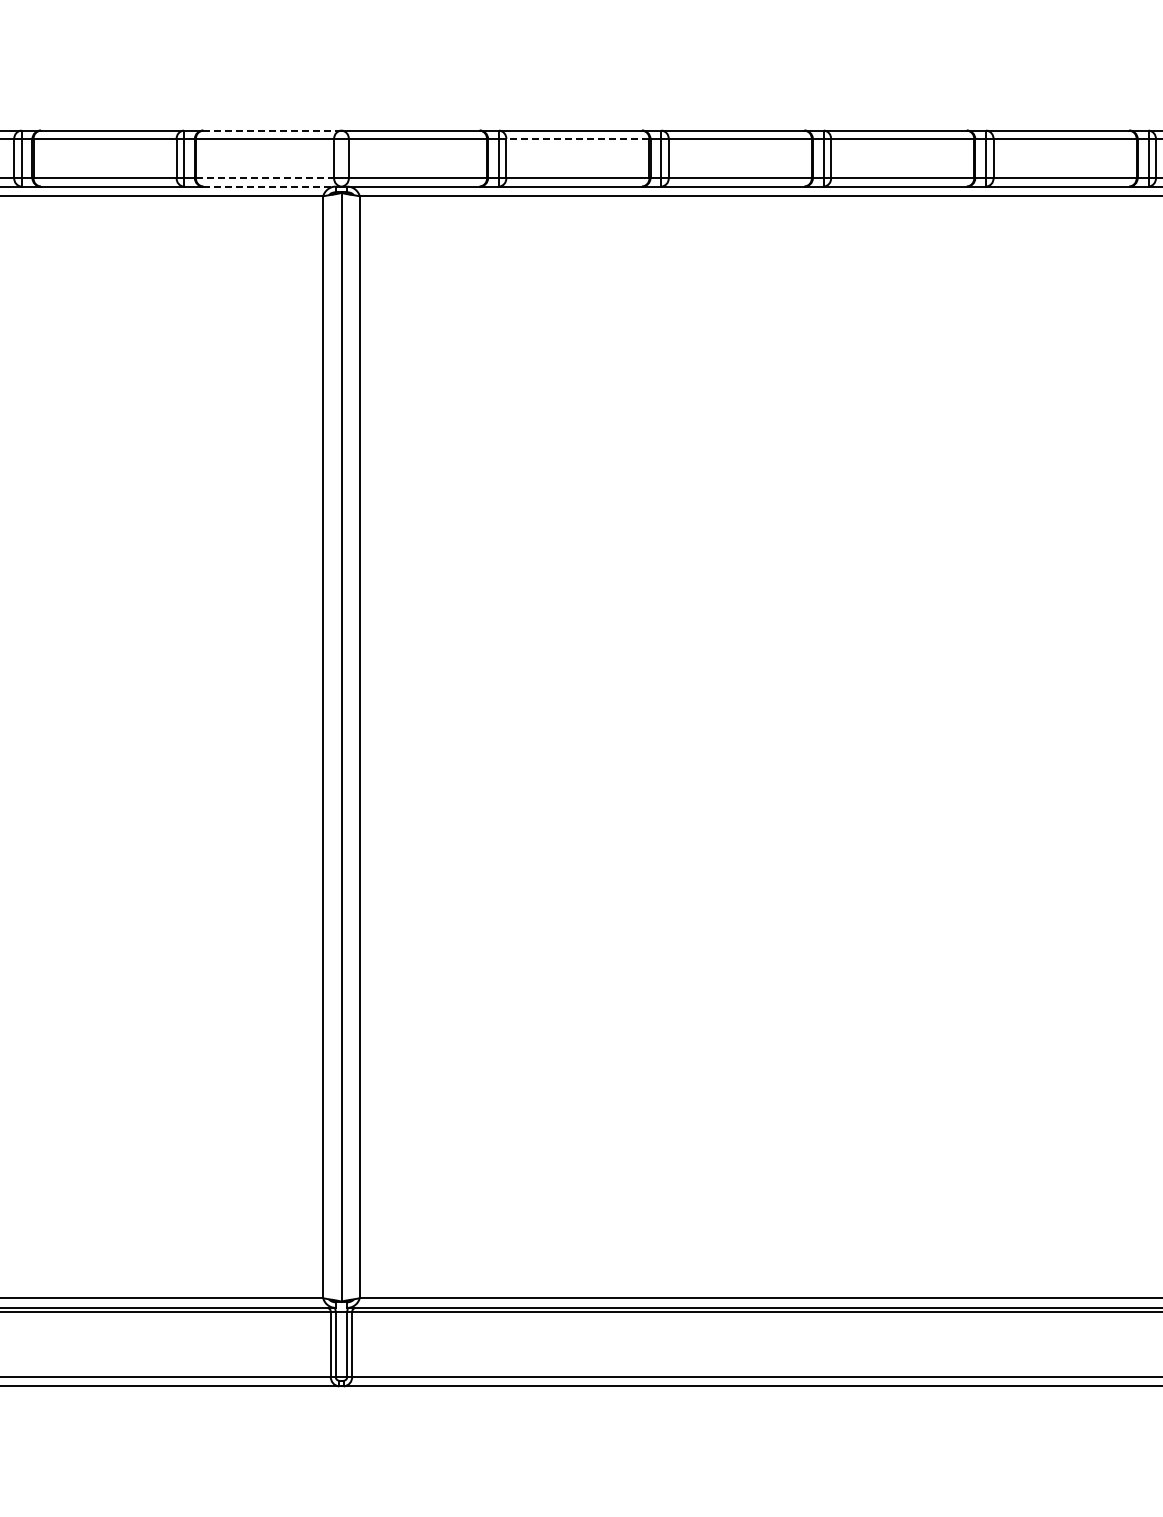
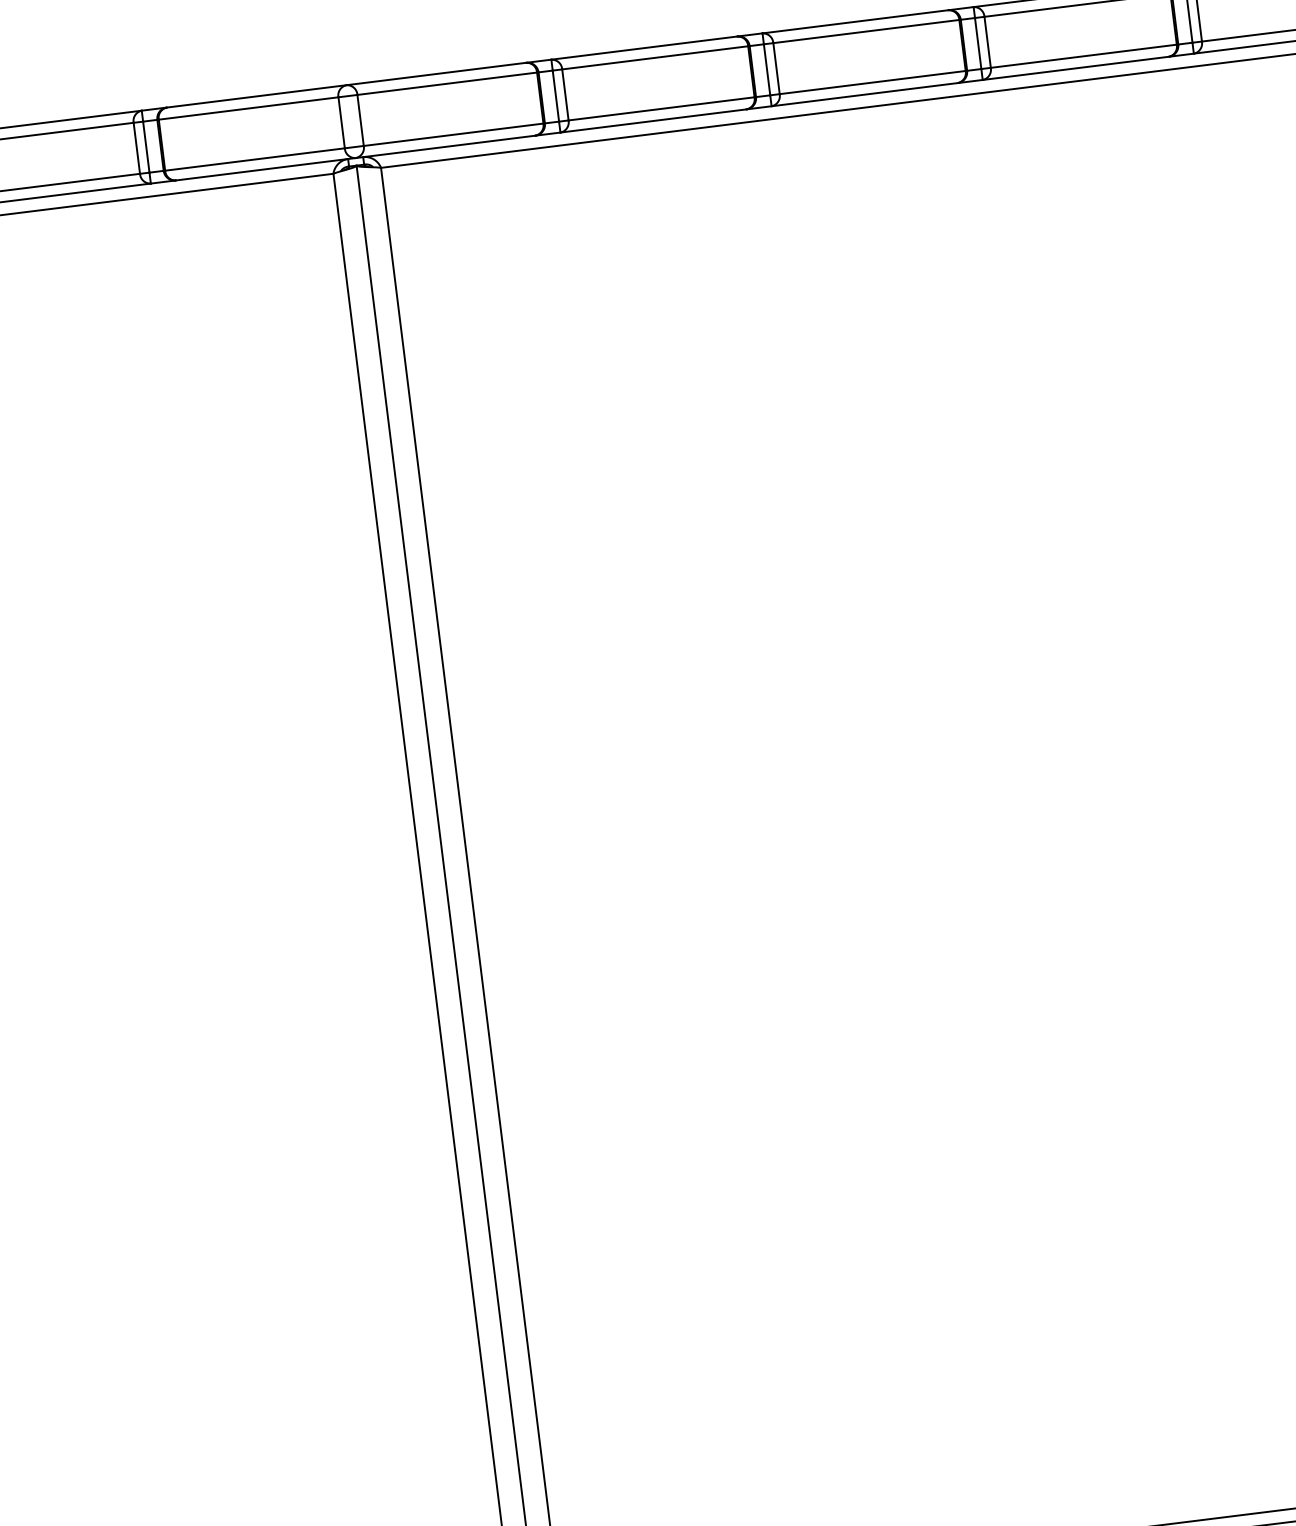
line: (272, 130) -> (256, 96), dashed -> solid
line: (577, 138) -> (654, 57), dashed -> solid
line: (265, 178) -> (255, 159), dashed -> solid
line: (271, 186) -> (264, 169), dashed -> solid

